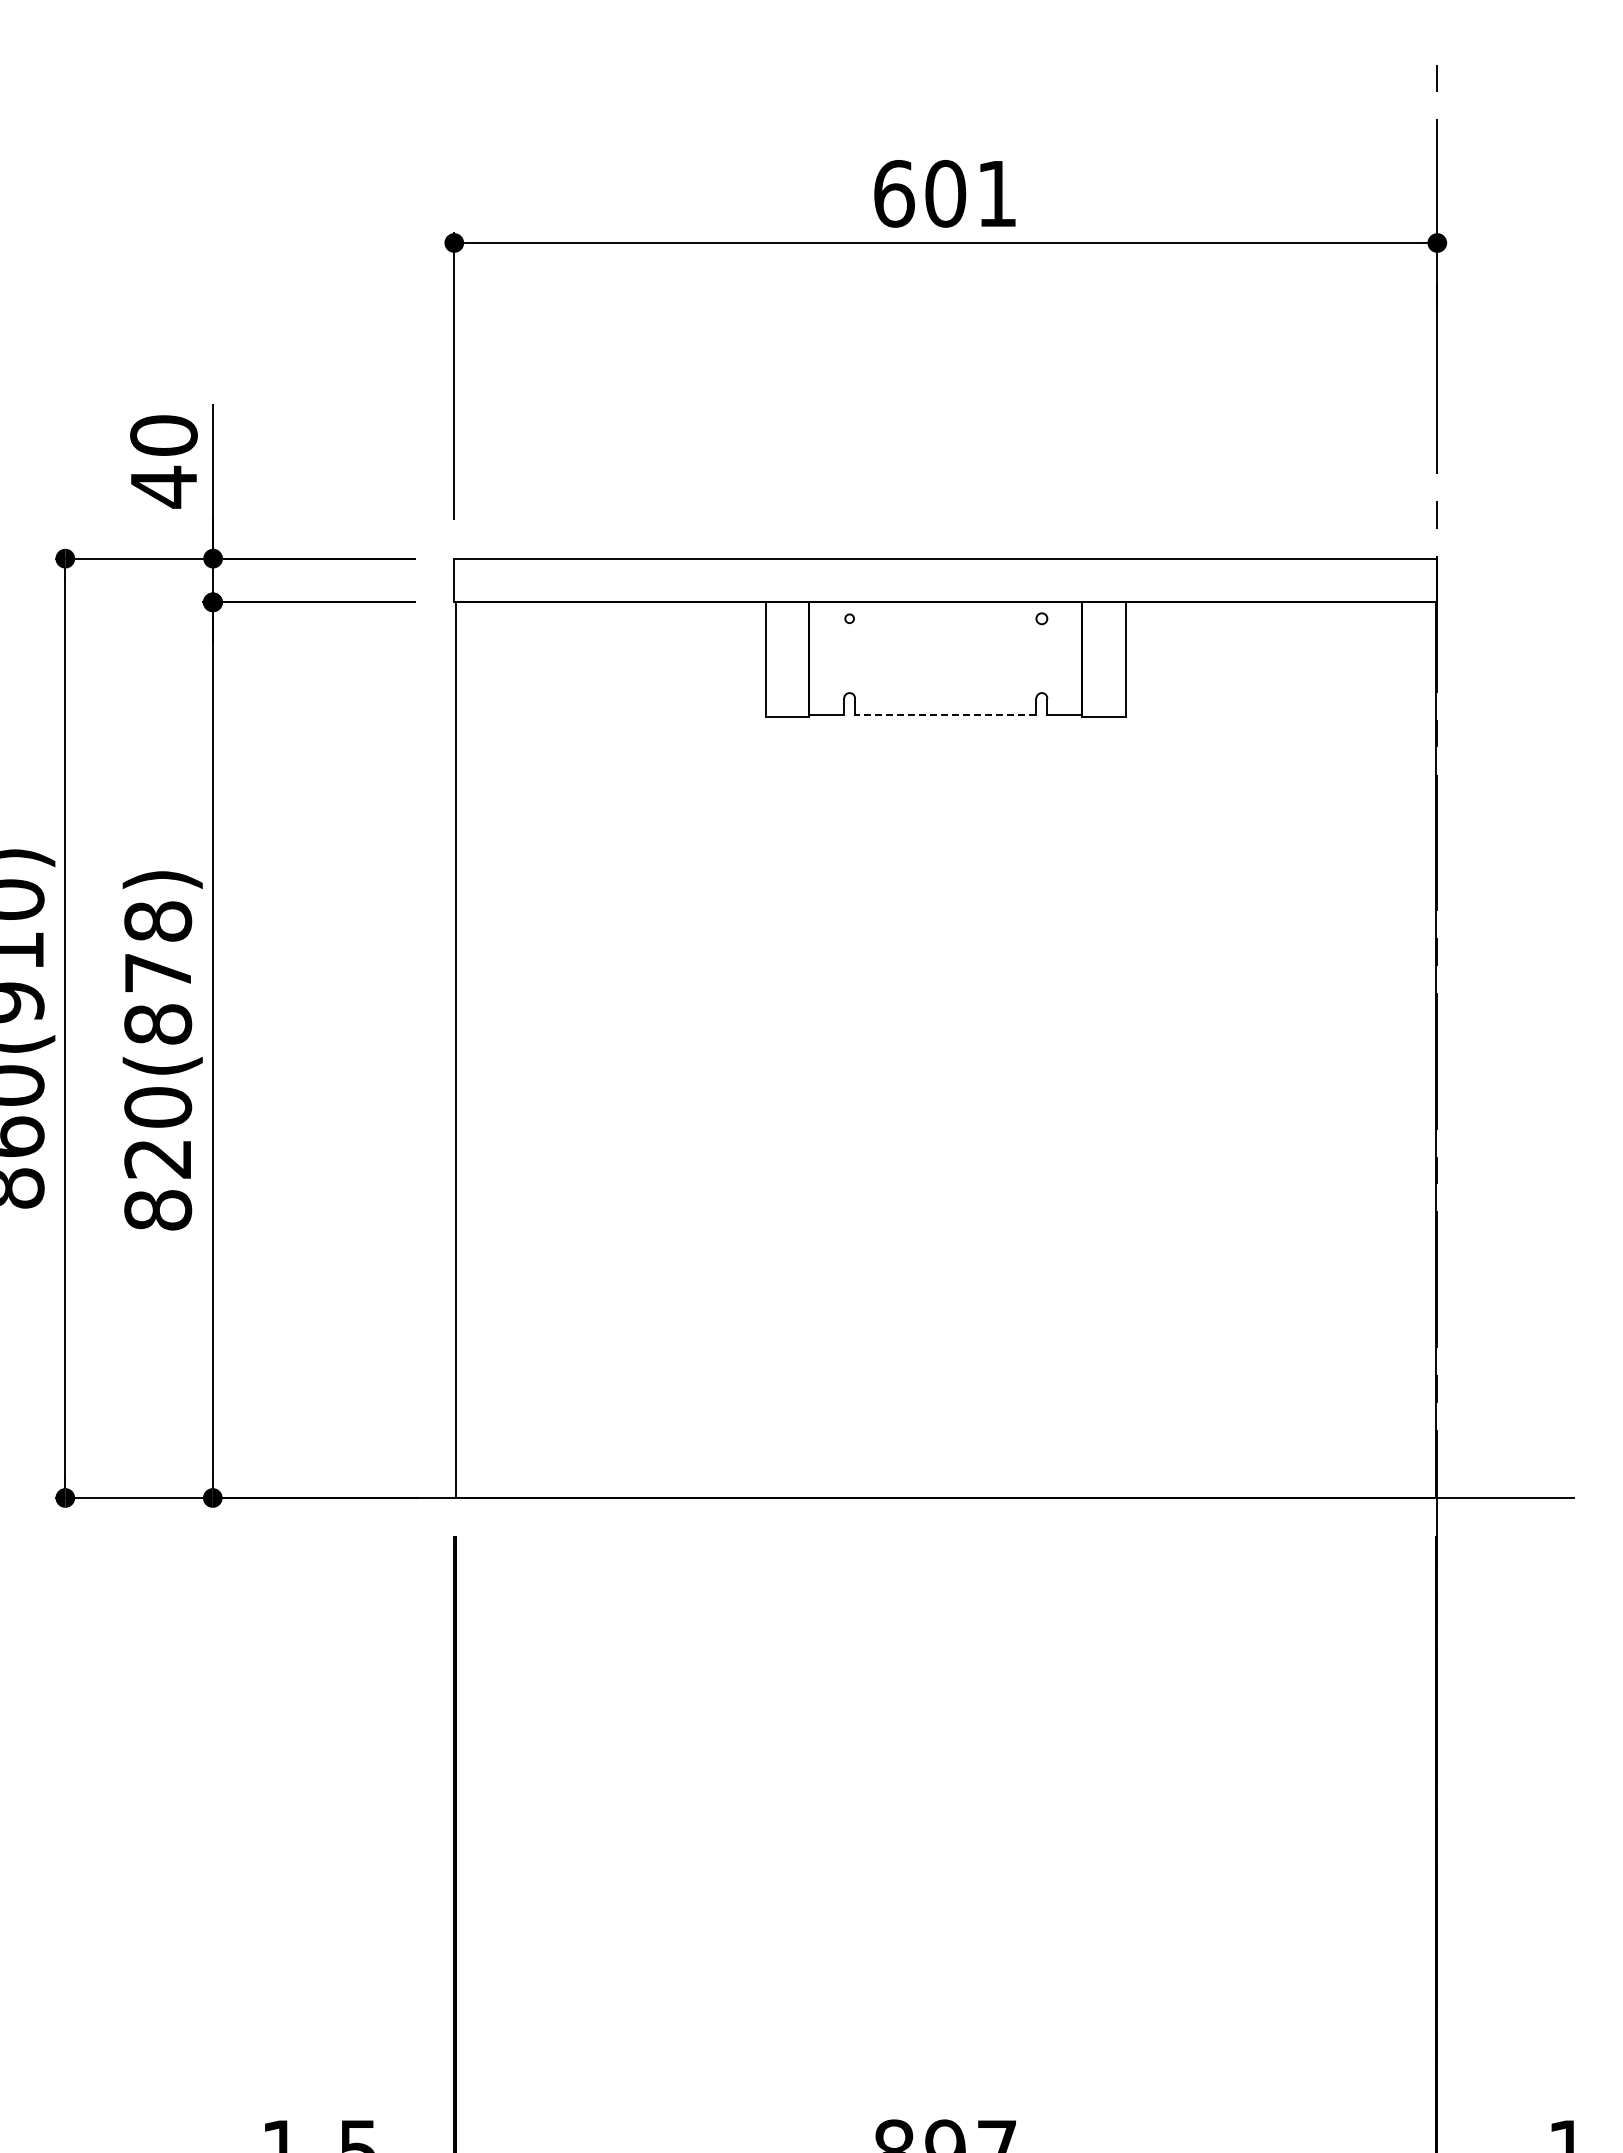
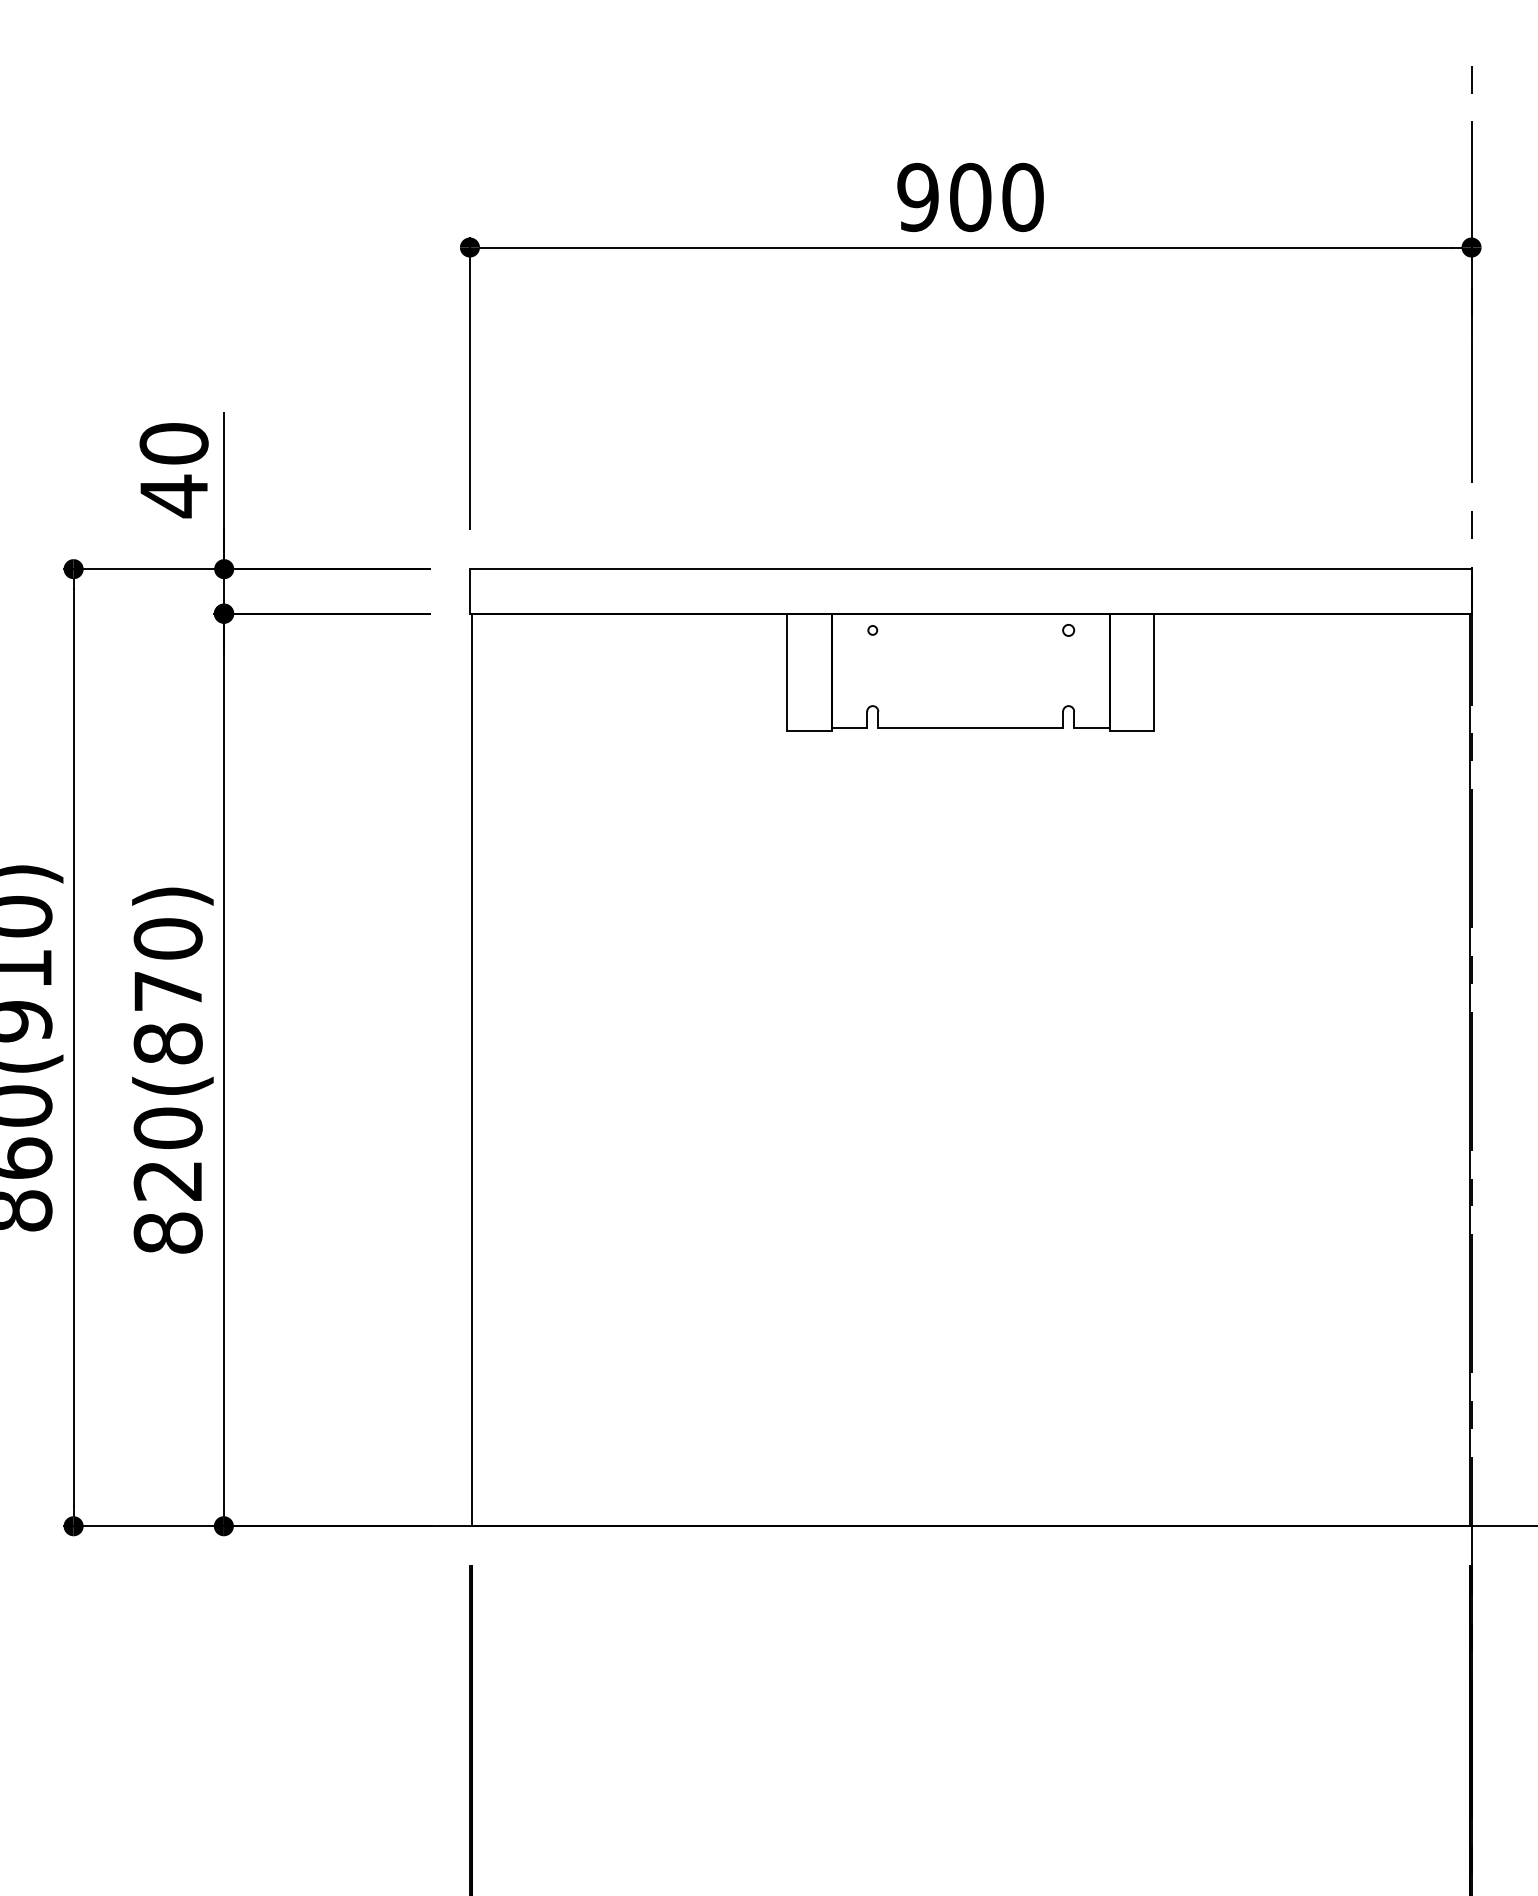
text: (945, 193) -> (970, 197), 601 -> 900
line: (945, 714) -> (970, 727), dashed -> solid
text: (157, 921) -> (167, 938), 820(878) -> 820(870)

